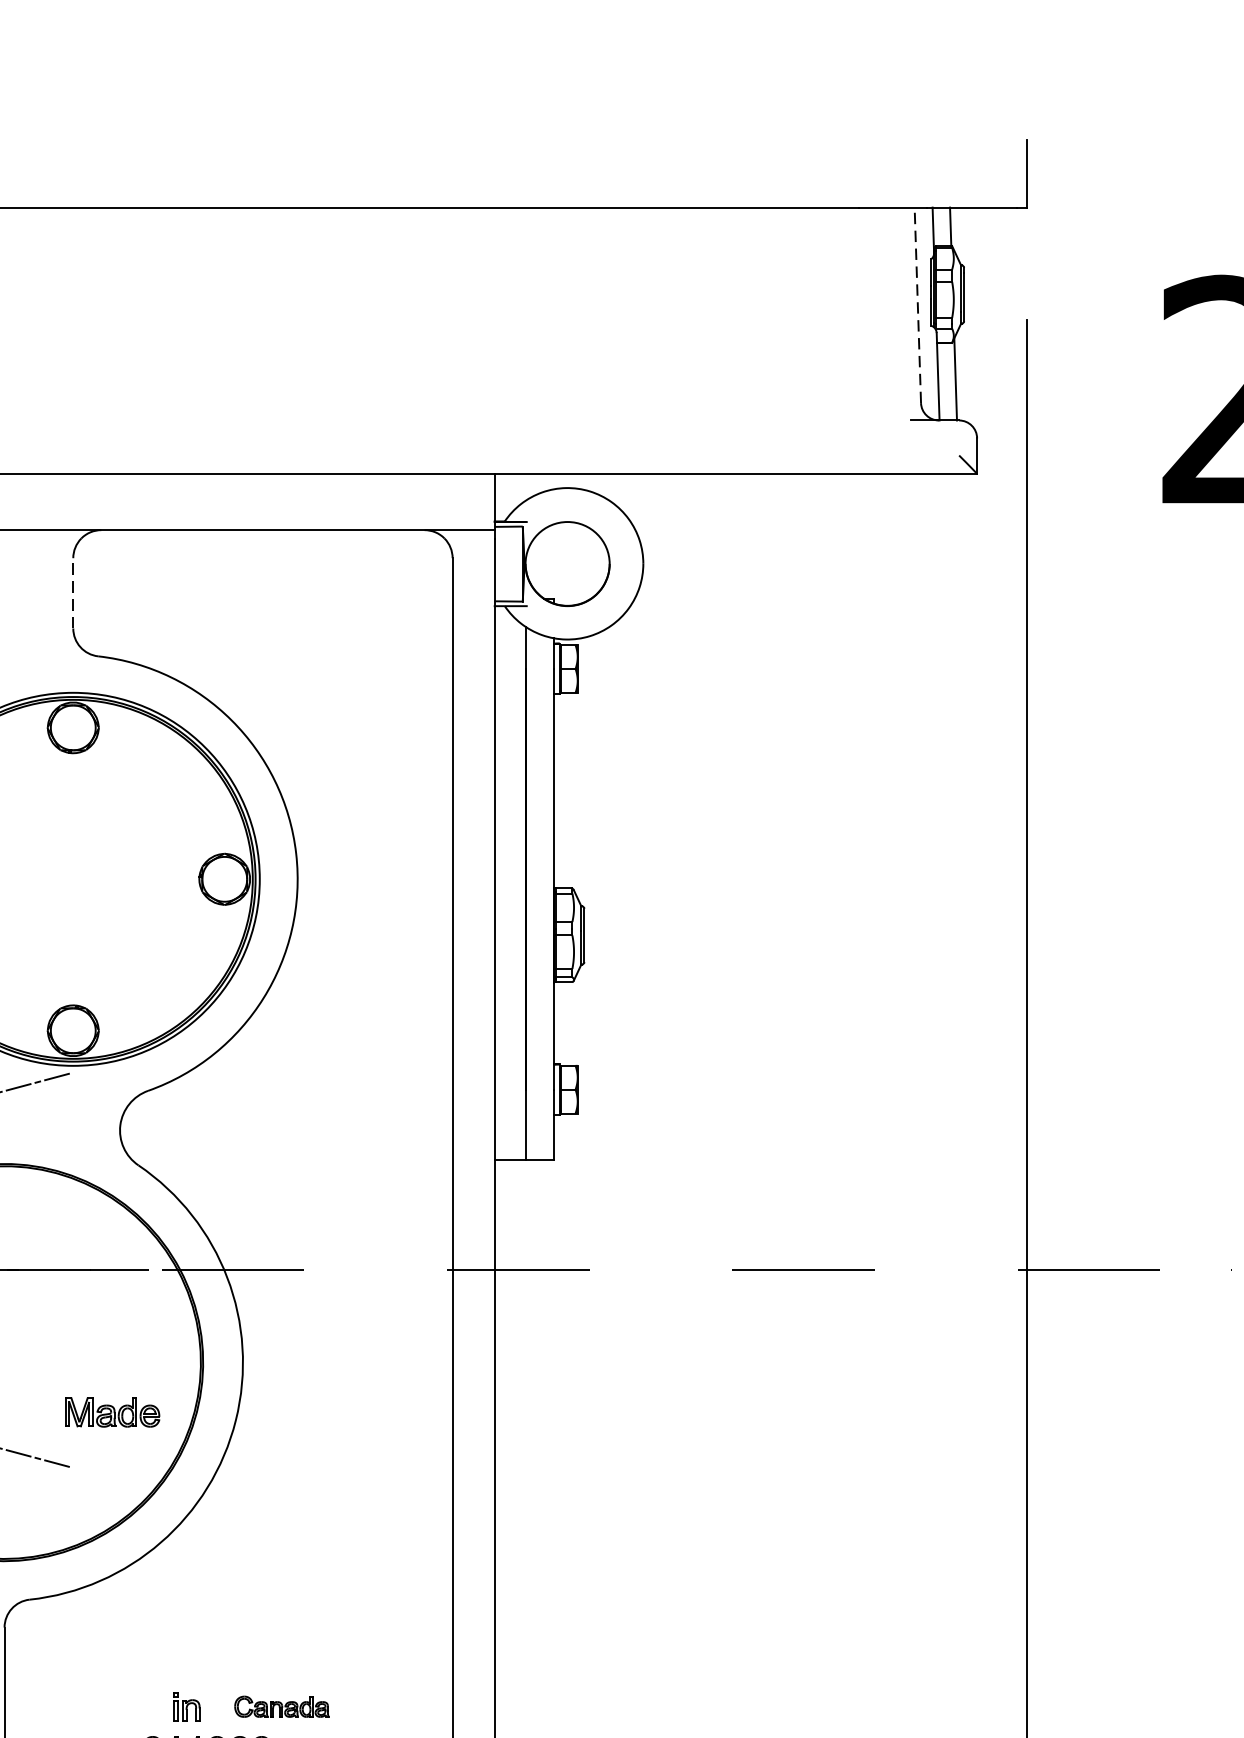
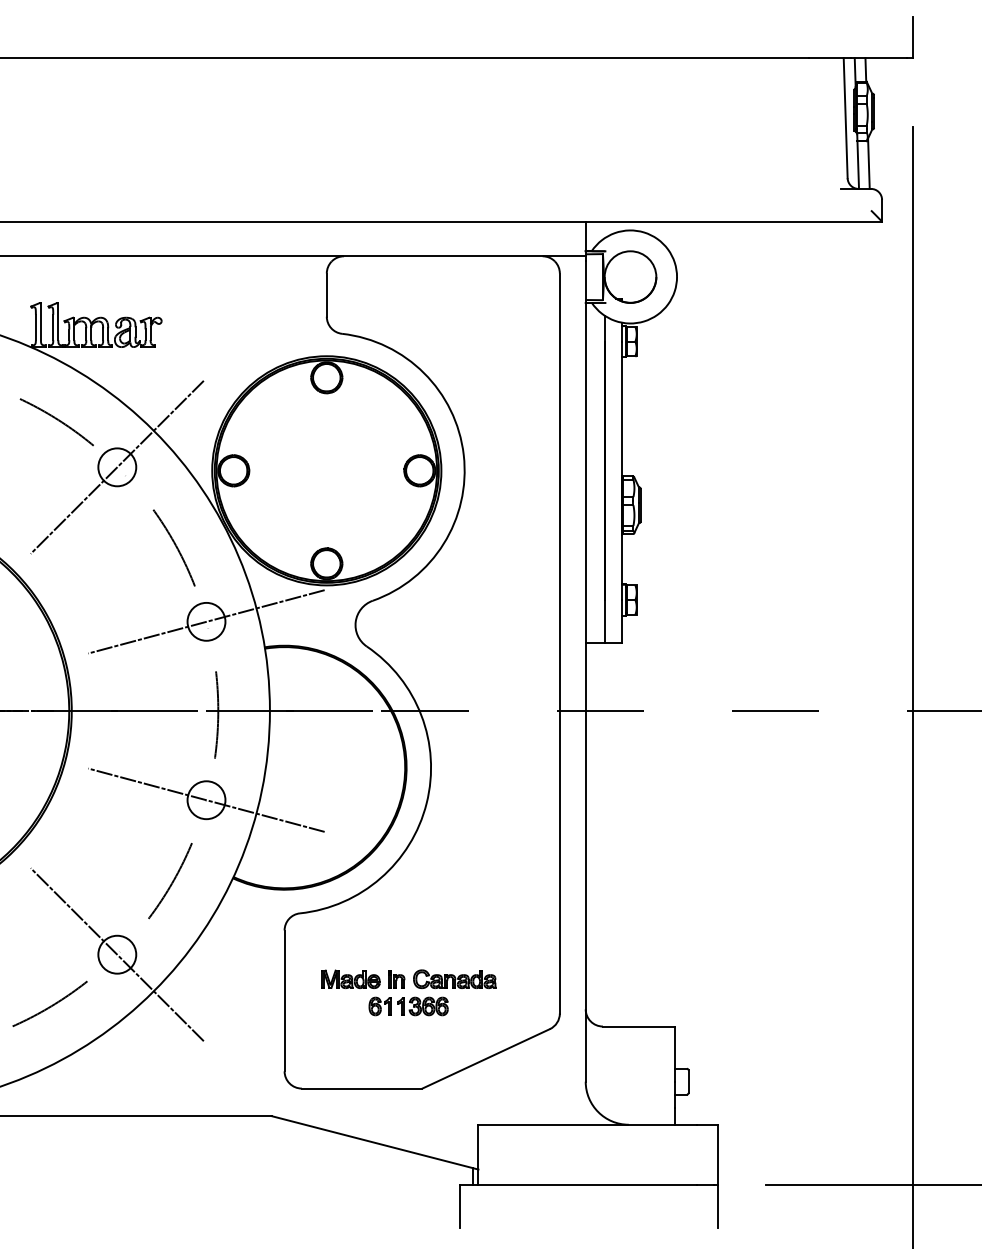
line: (917, 304) -> (845, 117), dashed -> solid
line: (72, 593) -> (326, 295), dashed -> solid
part: (111, 1411) -> (350, 978), moved
part: (281, 1705) -> (454, 978), size x1.43

